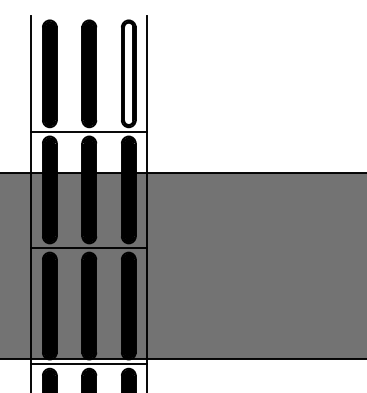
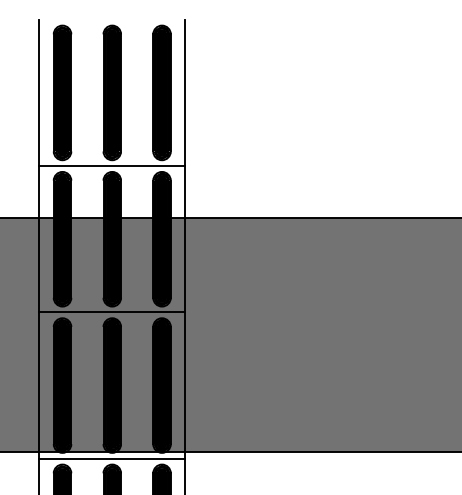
fill: (128, 73) -> (161, 92), added

